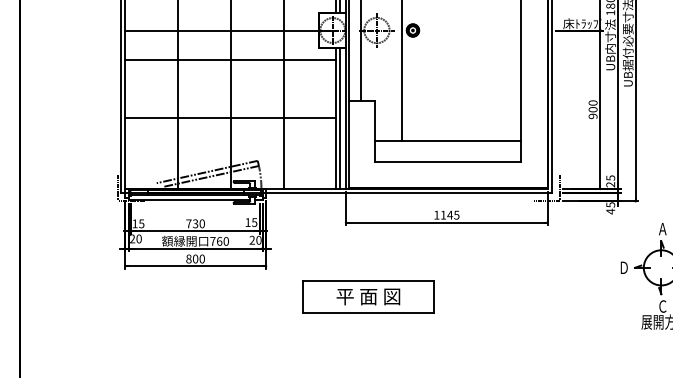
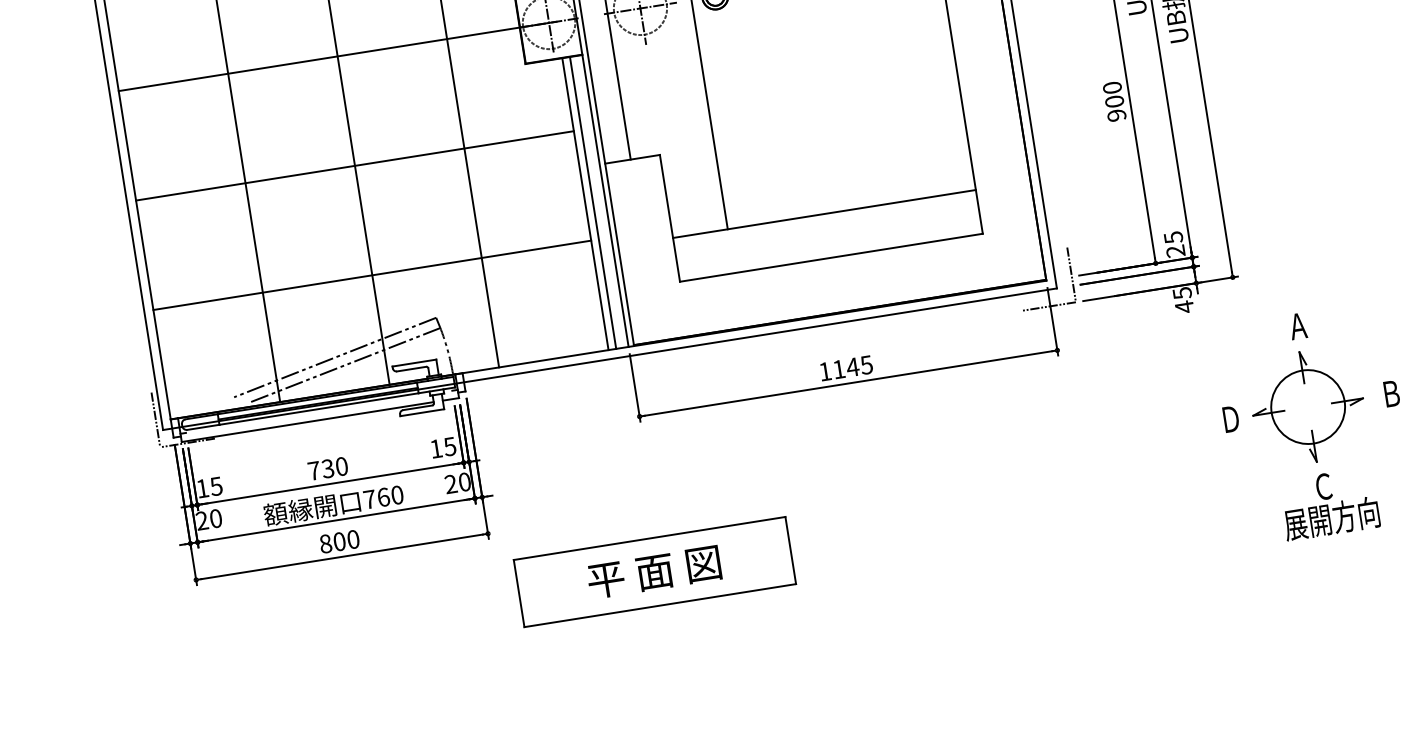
line: (230, 60) -> (354, 166), moved
line: (230, 118) -> (371, 276), moved
part: (368, 296) -> (654, 571), moved

